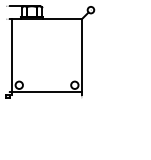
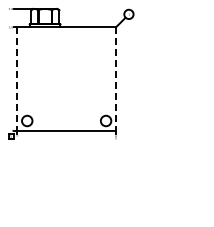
line: (12, 56) -> (17, 79), solid -> dashed
line: (81, 56) -> (115, 79), solid -> dashed

